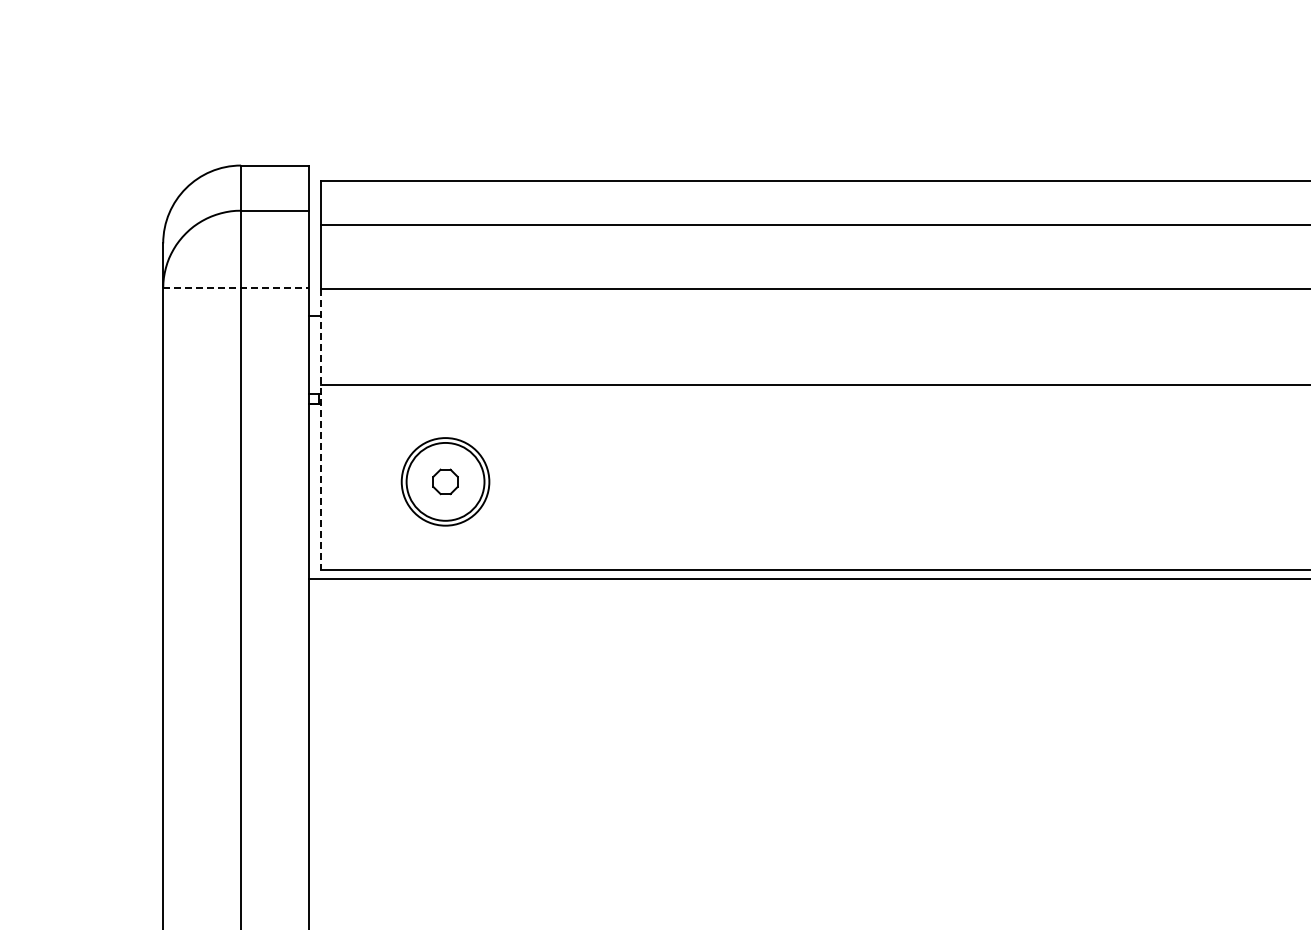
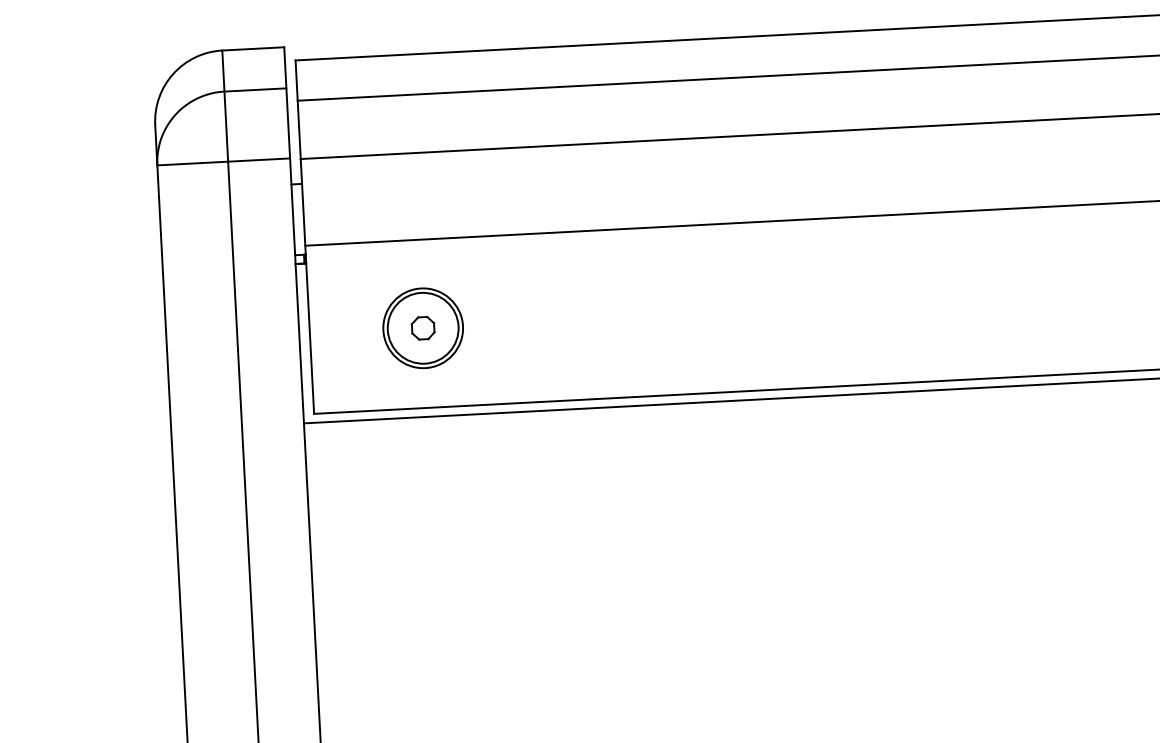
line: (236, 287) -> (223, 161), dashed -> solid
line: (320, 429) -> (307, 286), dashed -> solid

